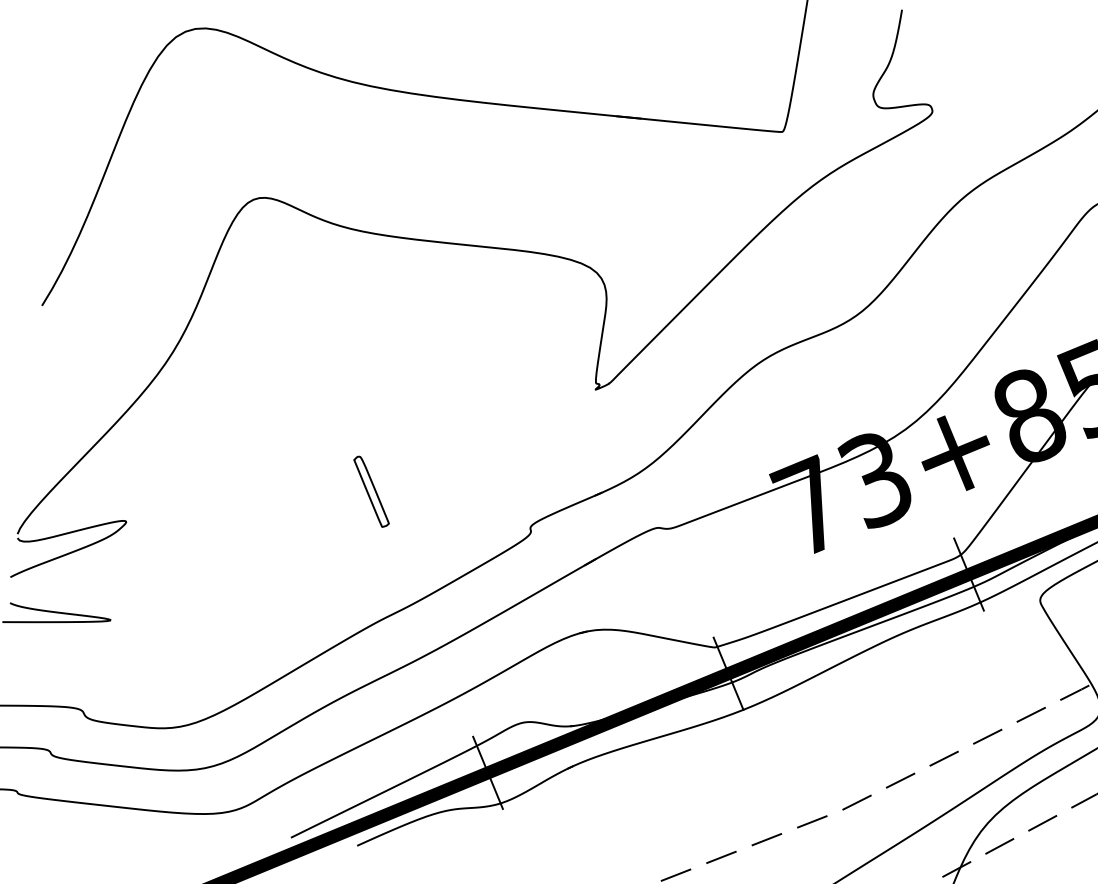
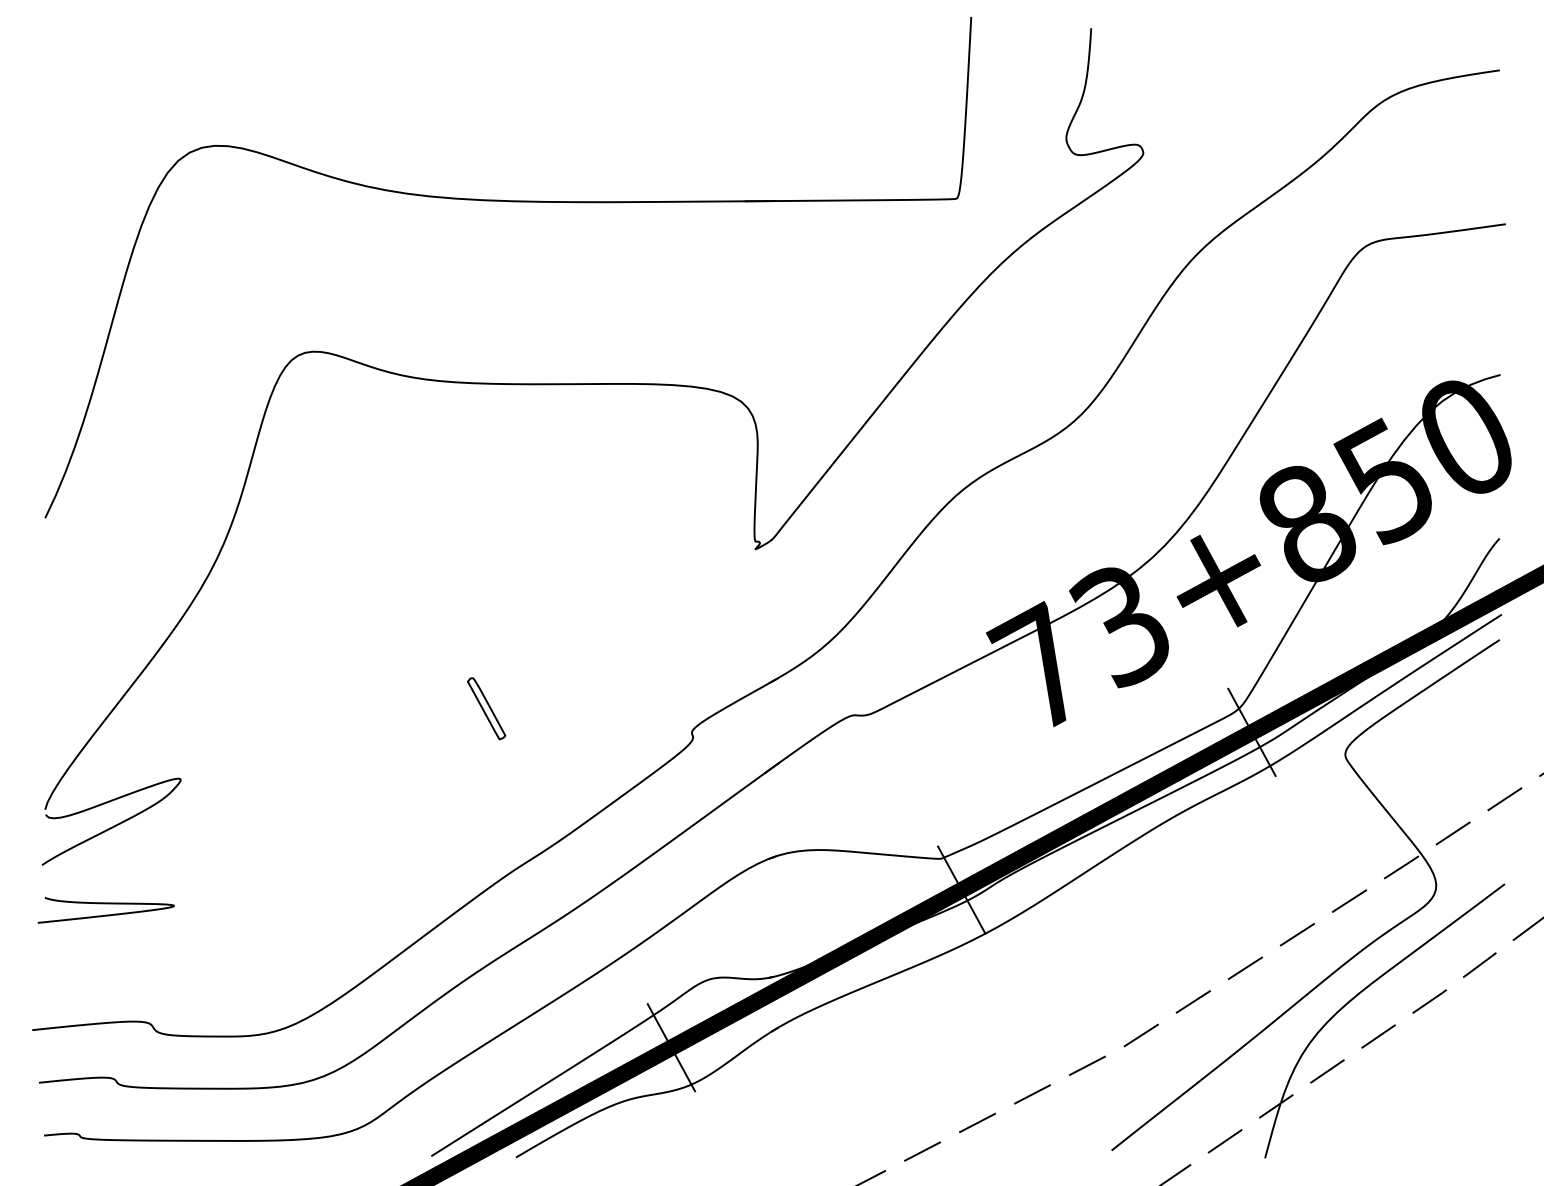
part: (371, 491) -> (486, 708), size x0.71

